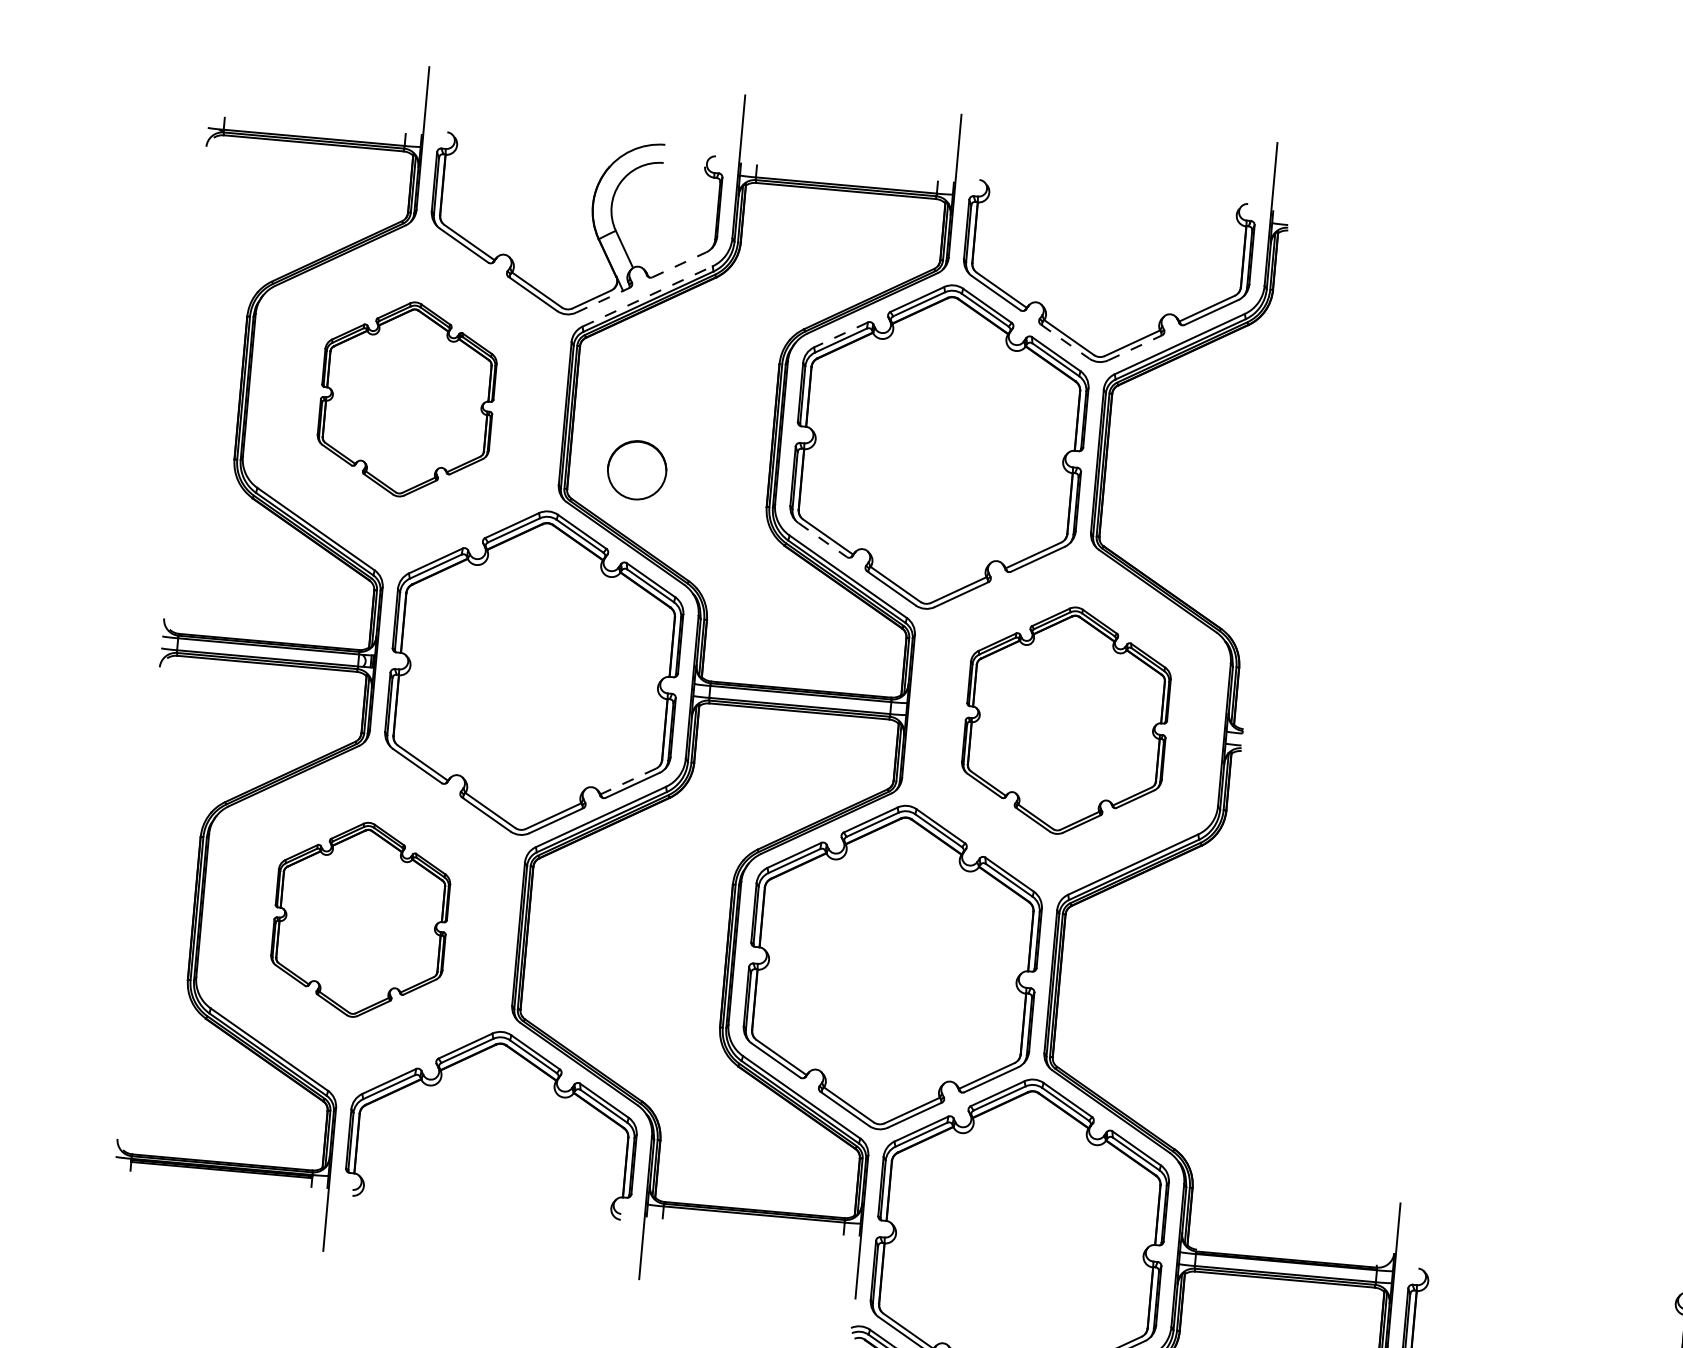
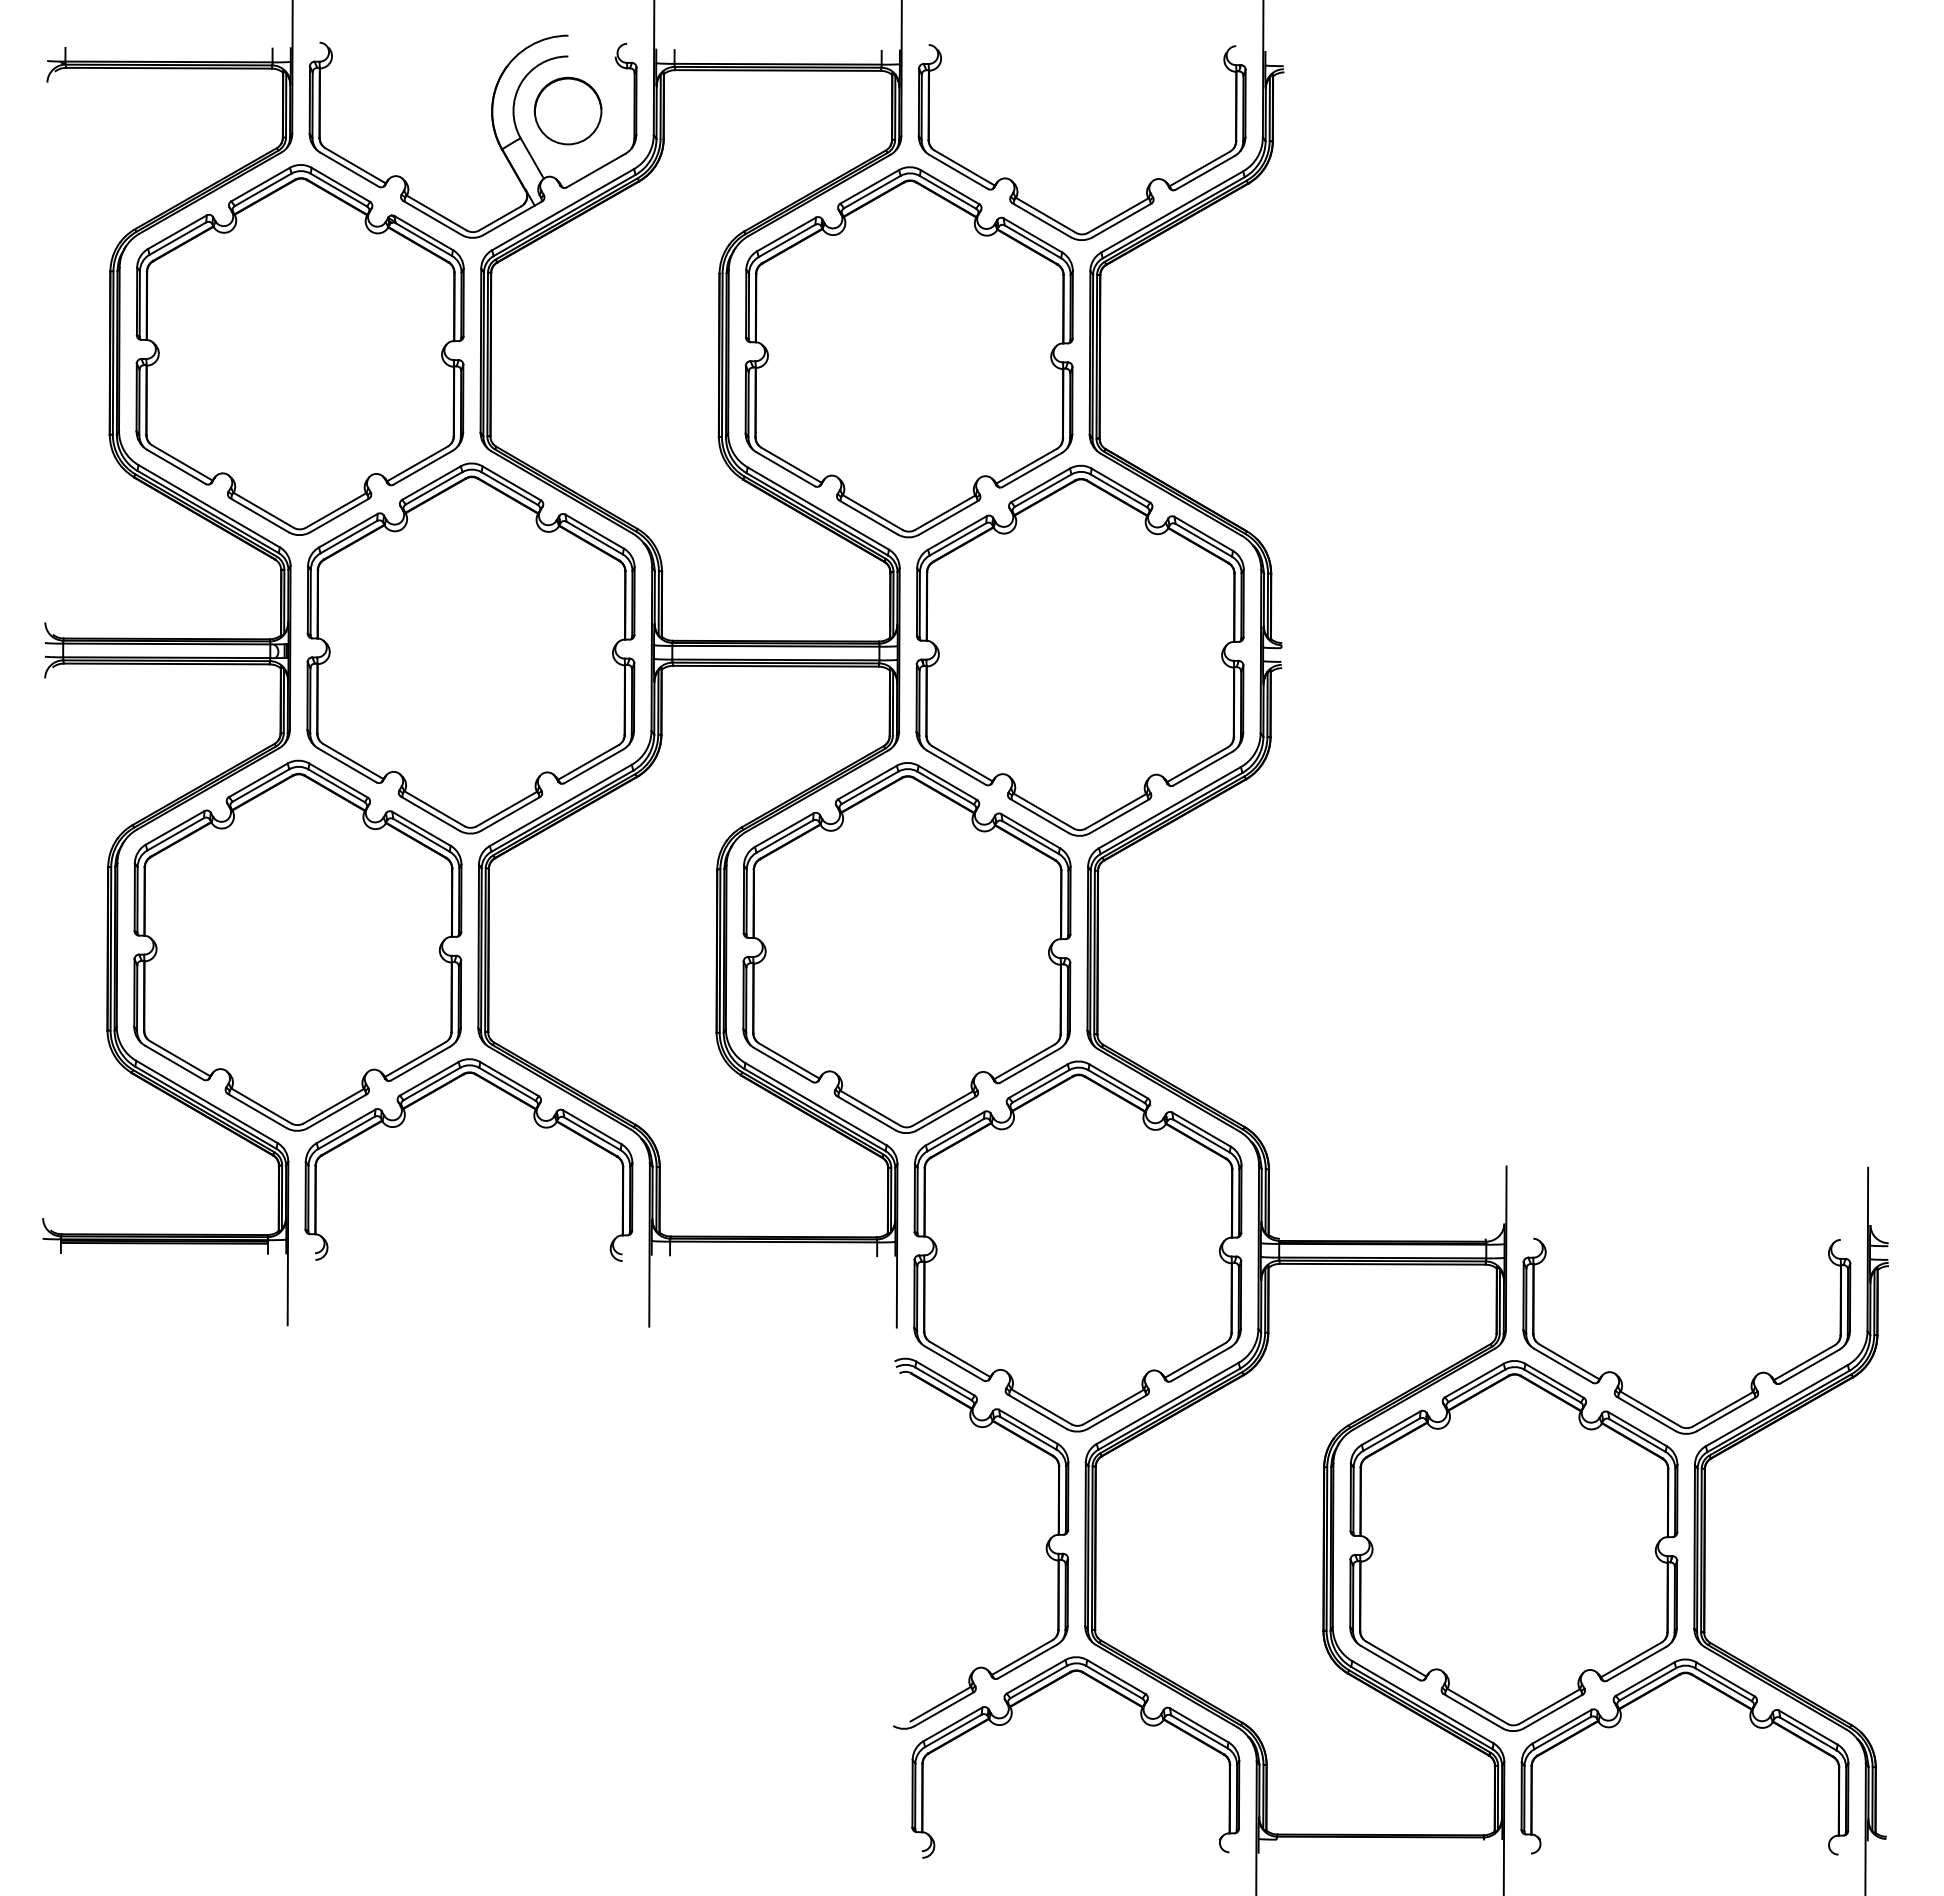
line: (678, 264) -> (595, 170), dashed -> solid
line: (647, 296) -> (563, 209), dashed -> solid
line: (602, 300) -> (512, 218), dashed -> solid
line: (840, 334) -> (786, 234), dashed -> solid
line: (1064, 341) -> (1041, 220), dashed -> solid
line: (1134, 347) -> (1121, 220), dashed -> solid
part: (406, 398) -> (299, 349), size x1.67
part: (636, 469) -> (567, 110), moved
line: (822, 540) -> (785, 469), dashed -> solid
part: (1065, 720) -> (1079, 650), size x1.43
line: (628, 781) -> (588, 762), dashed -> solid
part: (360, 919) -> (297, 945), size x1.67

